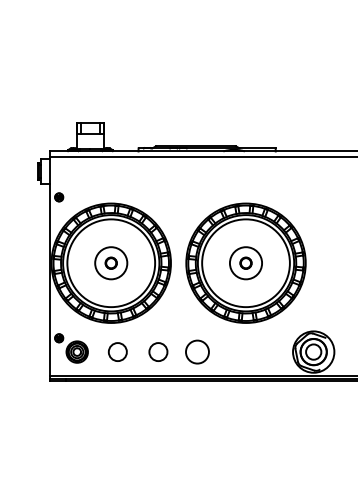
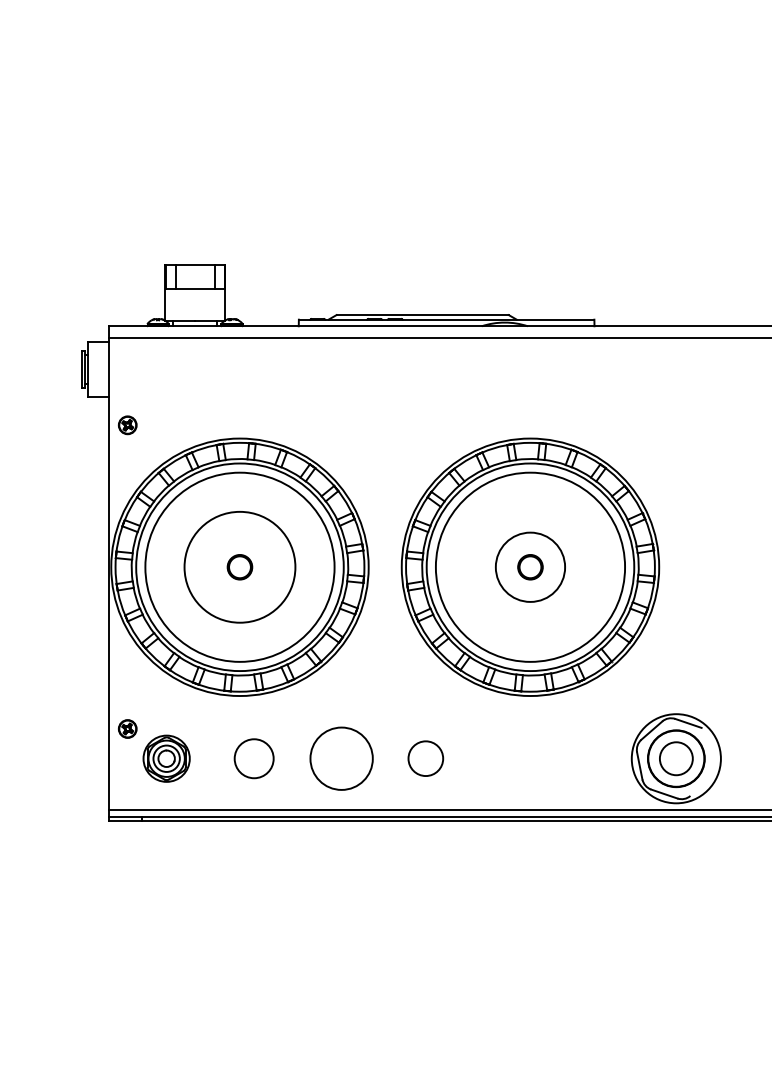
circle: (111, 263) -> (240, 567), size x1.6
circle: (197, 351) -> (425, 757), size x0.7
circle: (158, 352) -> (341, 759), size x1.6

